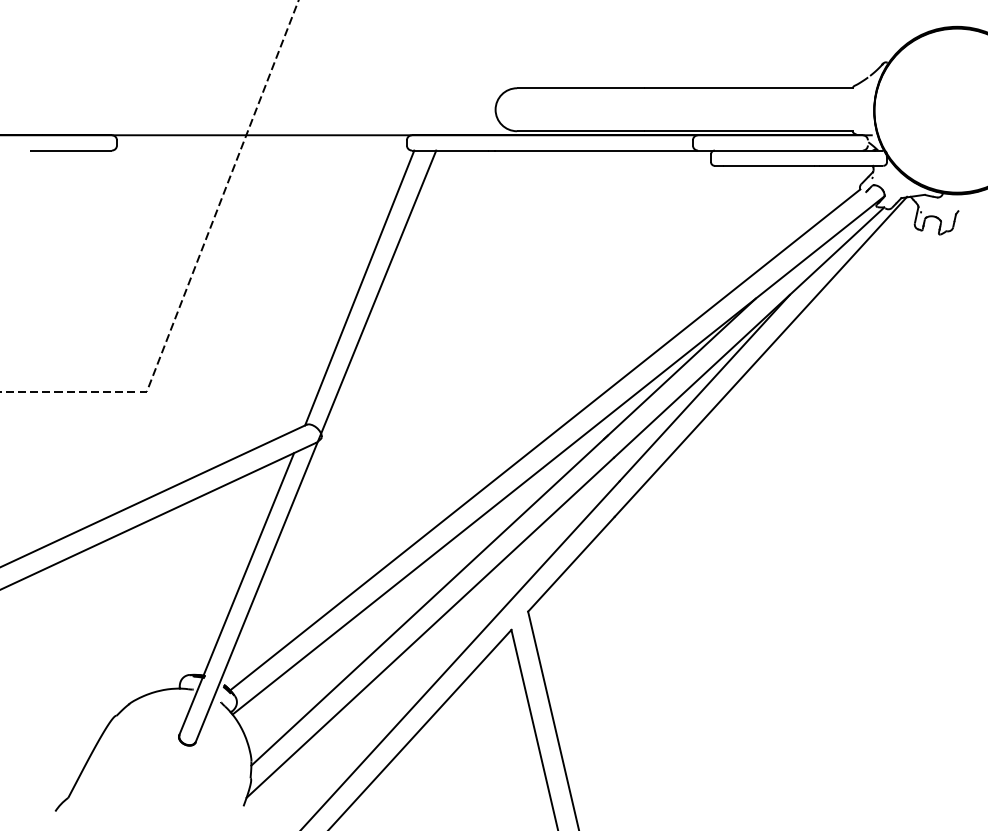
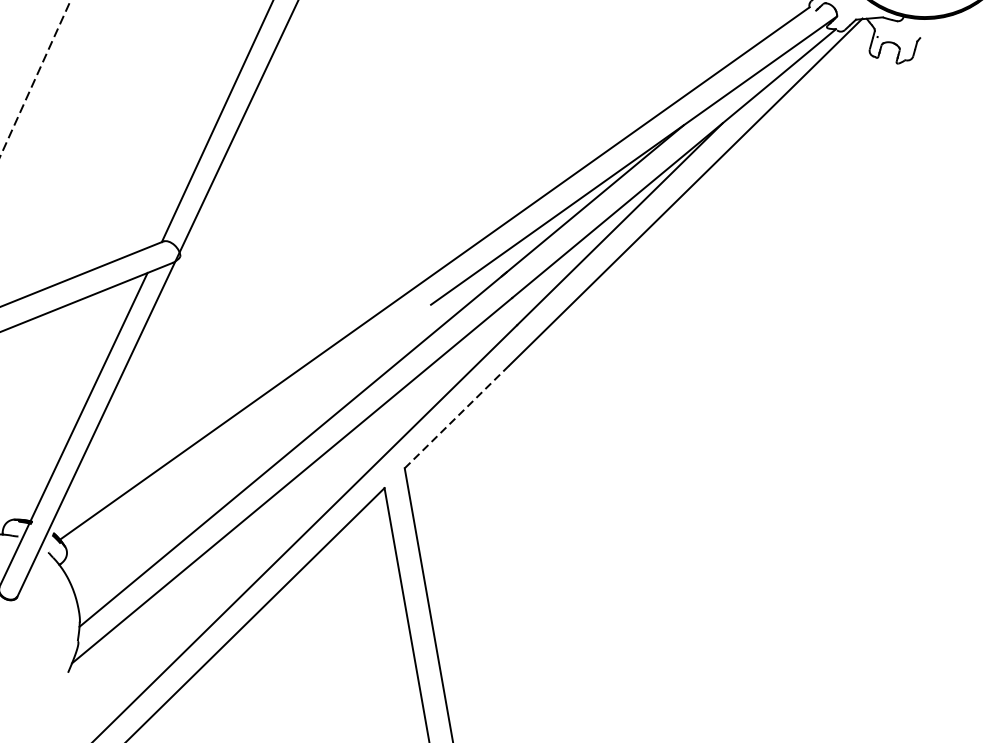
line: (571, 563) -> (457, 416), solid -> dashed
line: (387, 591) -> (245, 436), removed

